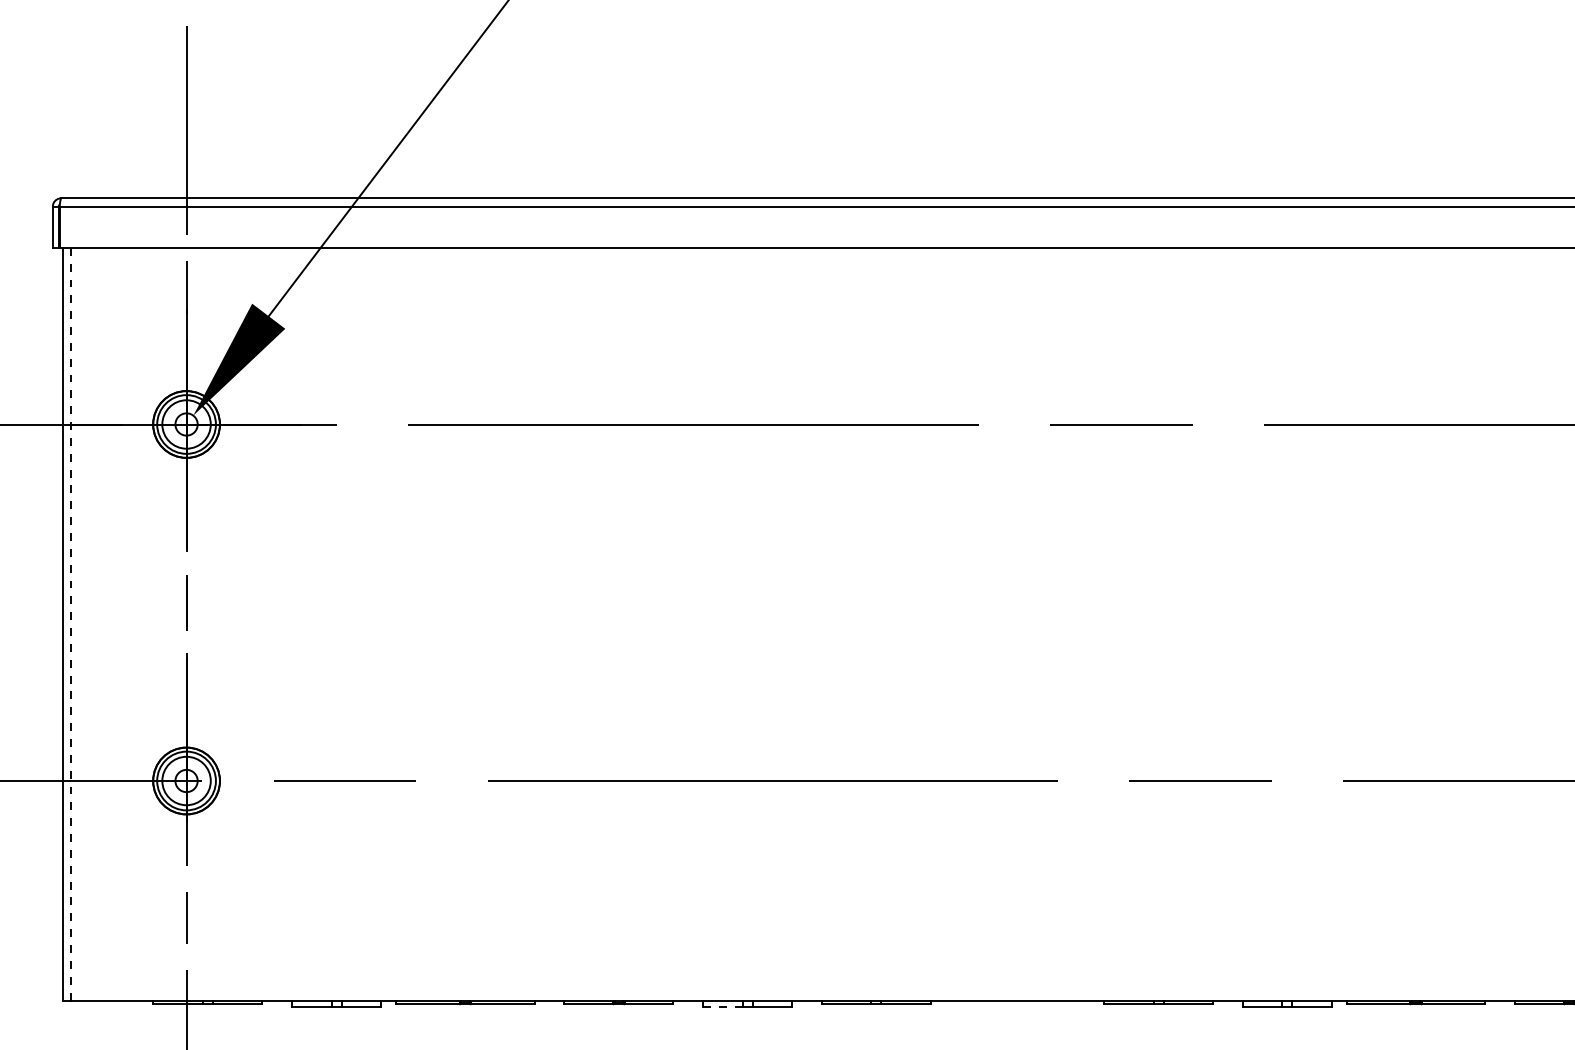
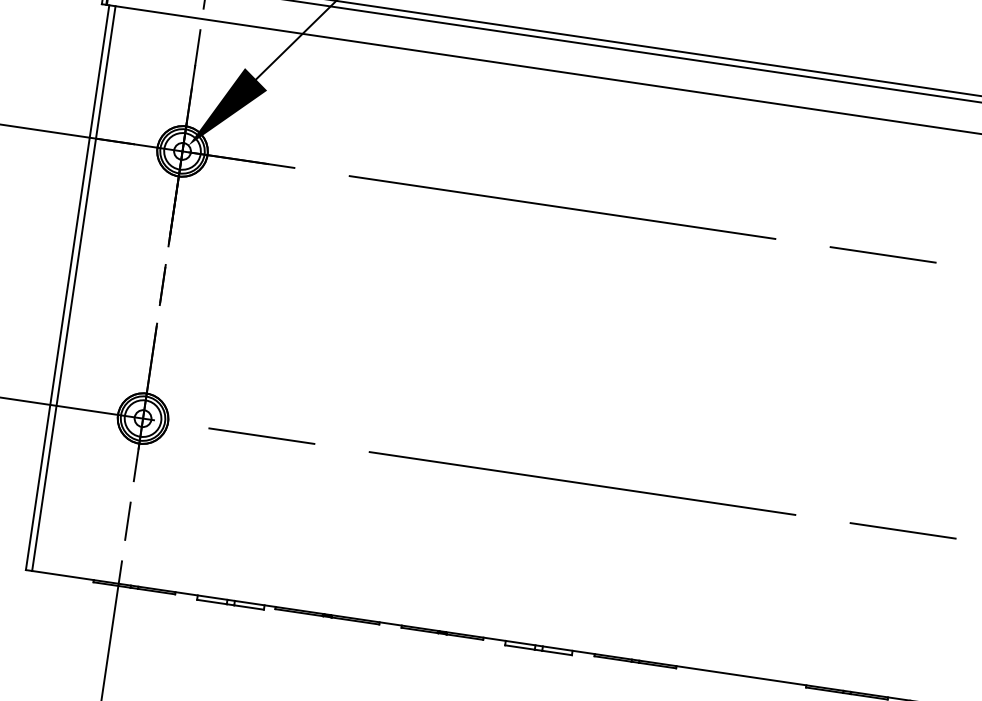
line: (71, 624) -> (74, 288), dashed -> solid
line: (722, 1007) -> (519, 647), dashed -> solid

